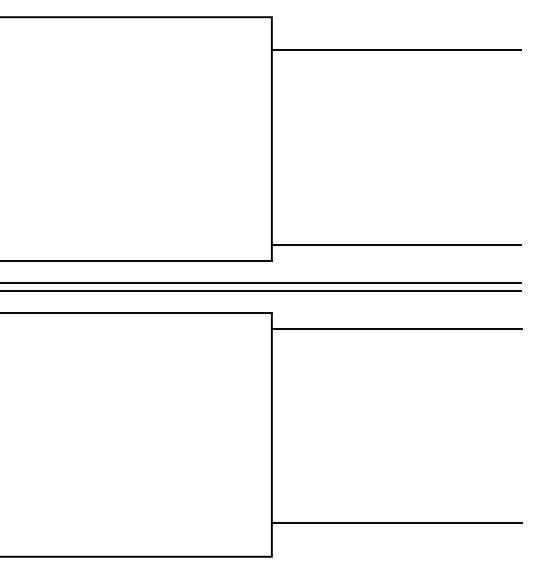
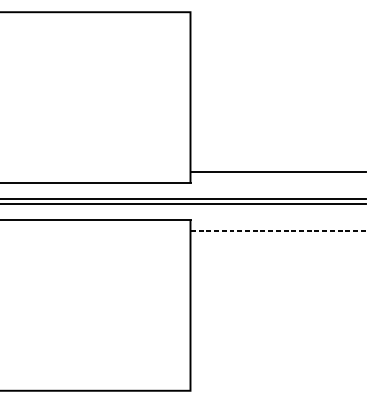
line: (395, 50) -> (277, 35), removed
line: (396, 328) -> (277, 230), solid -> dashed
line: (396, 523) -> (277, 367), removed

